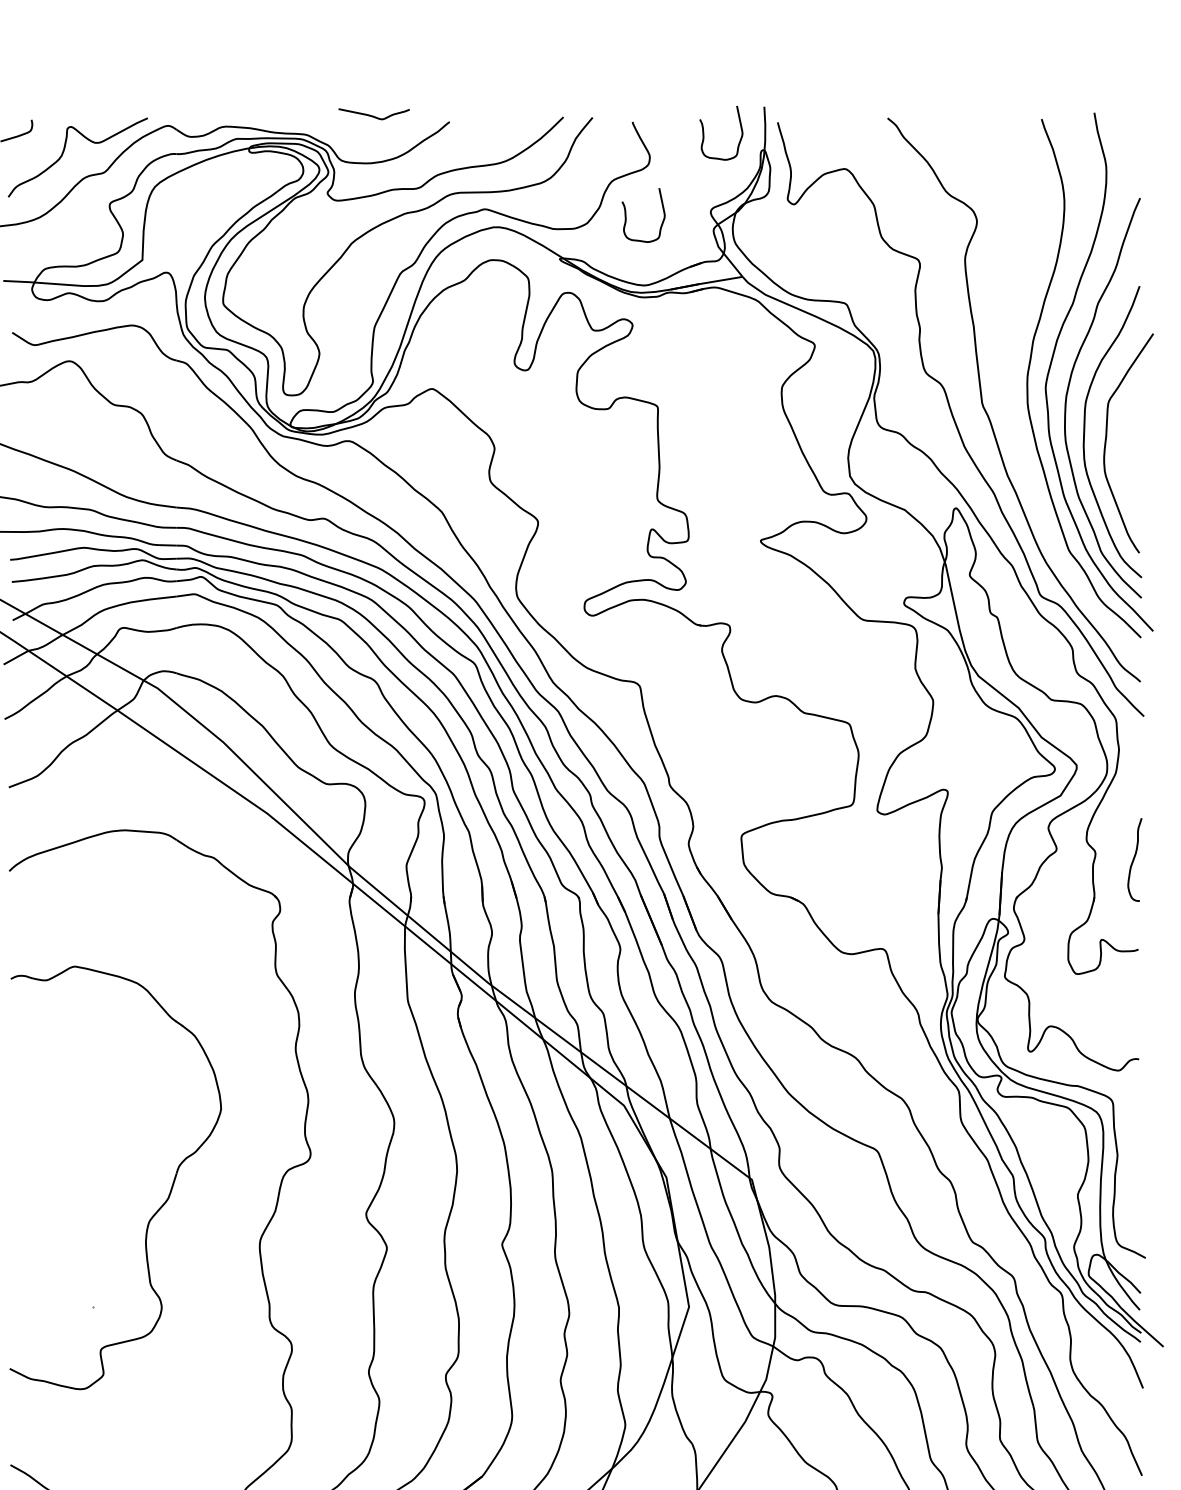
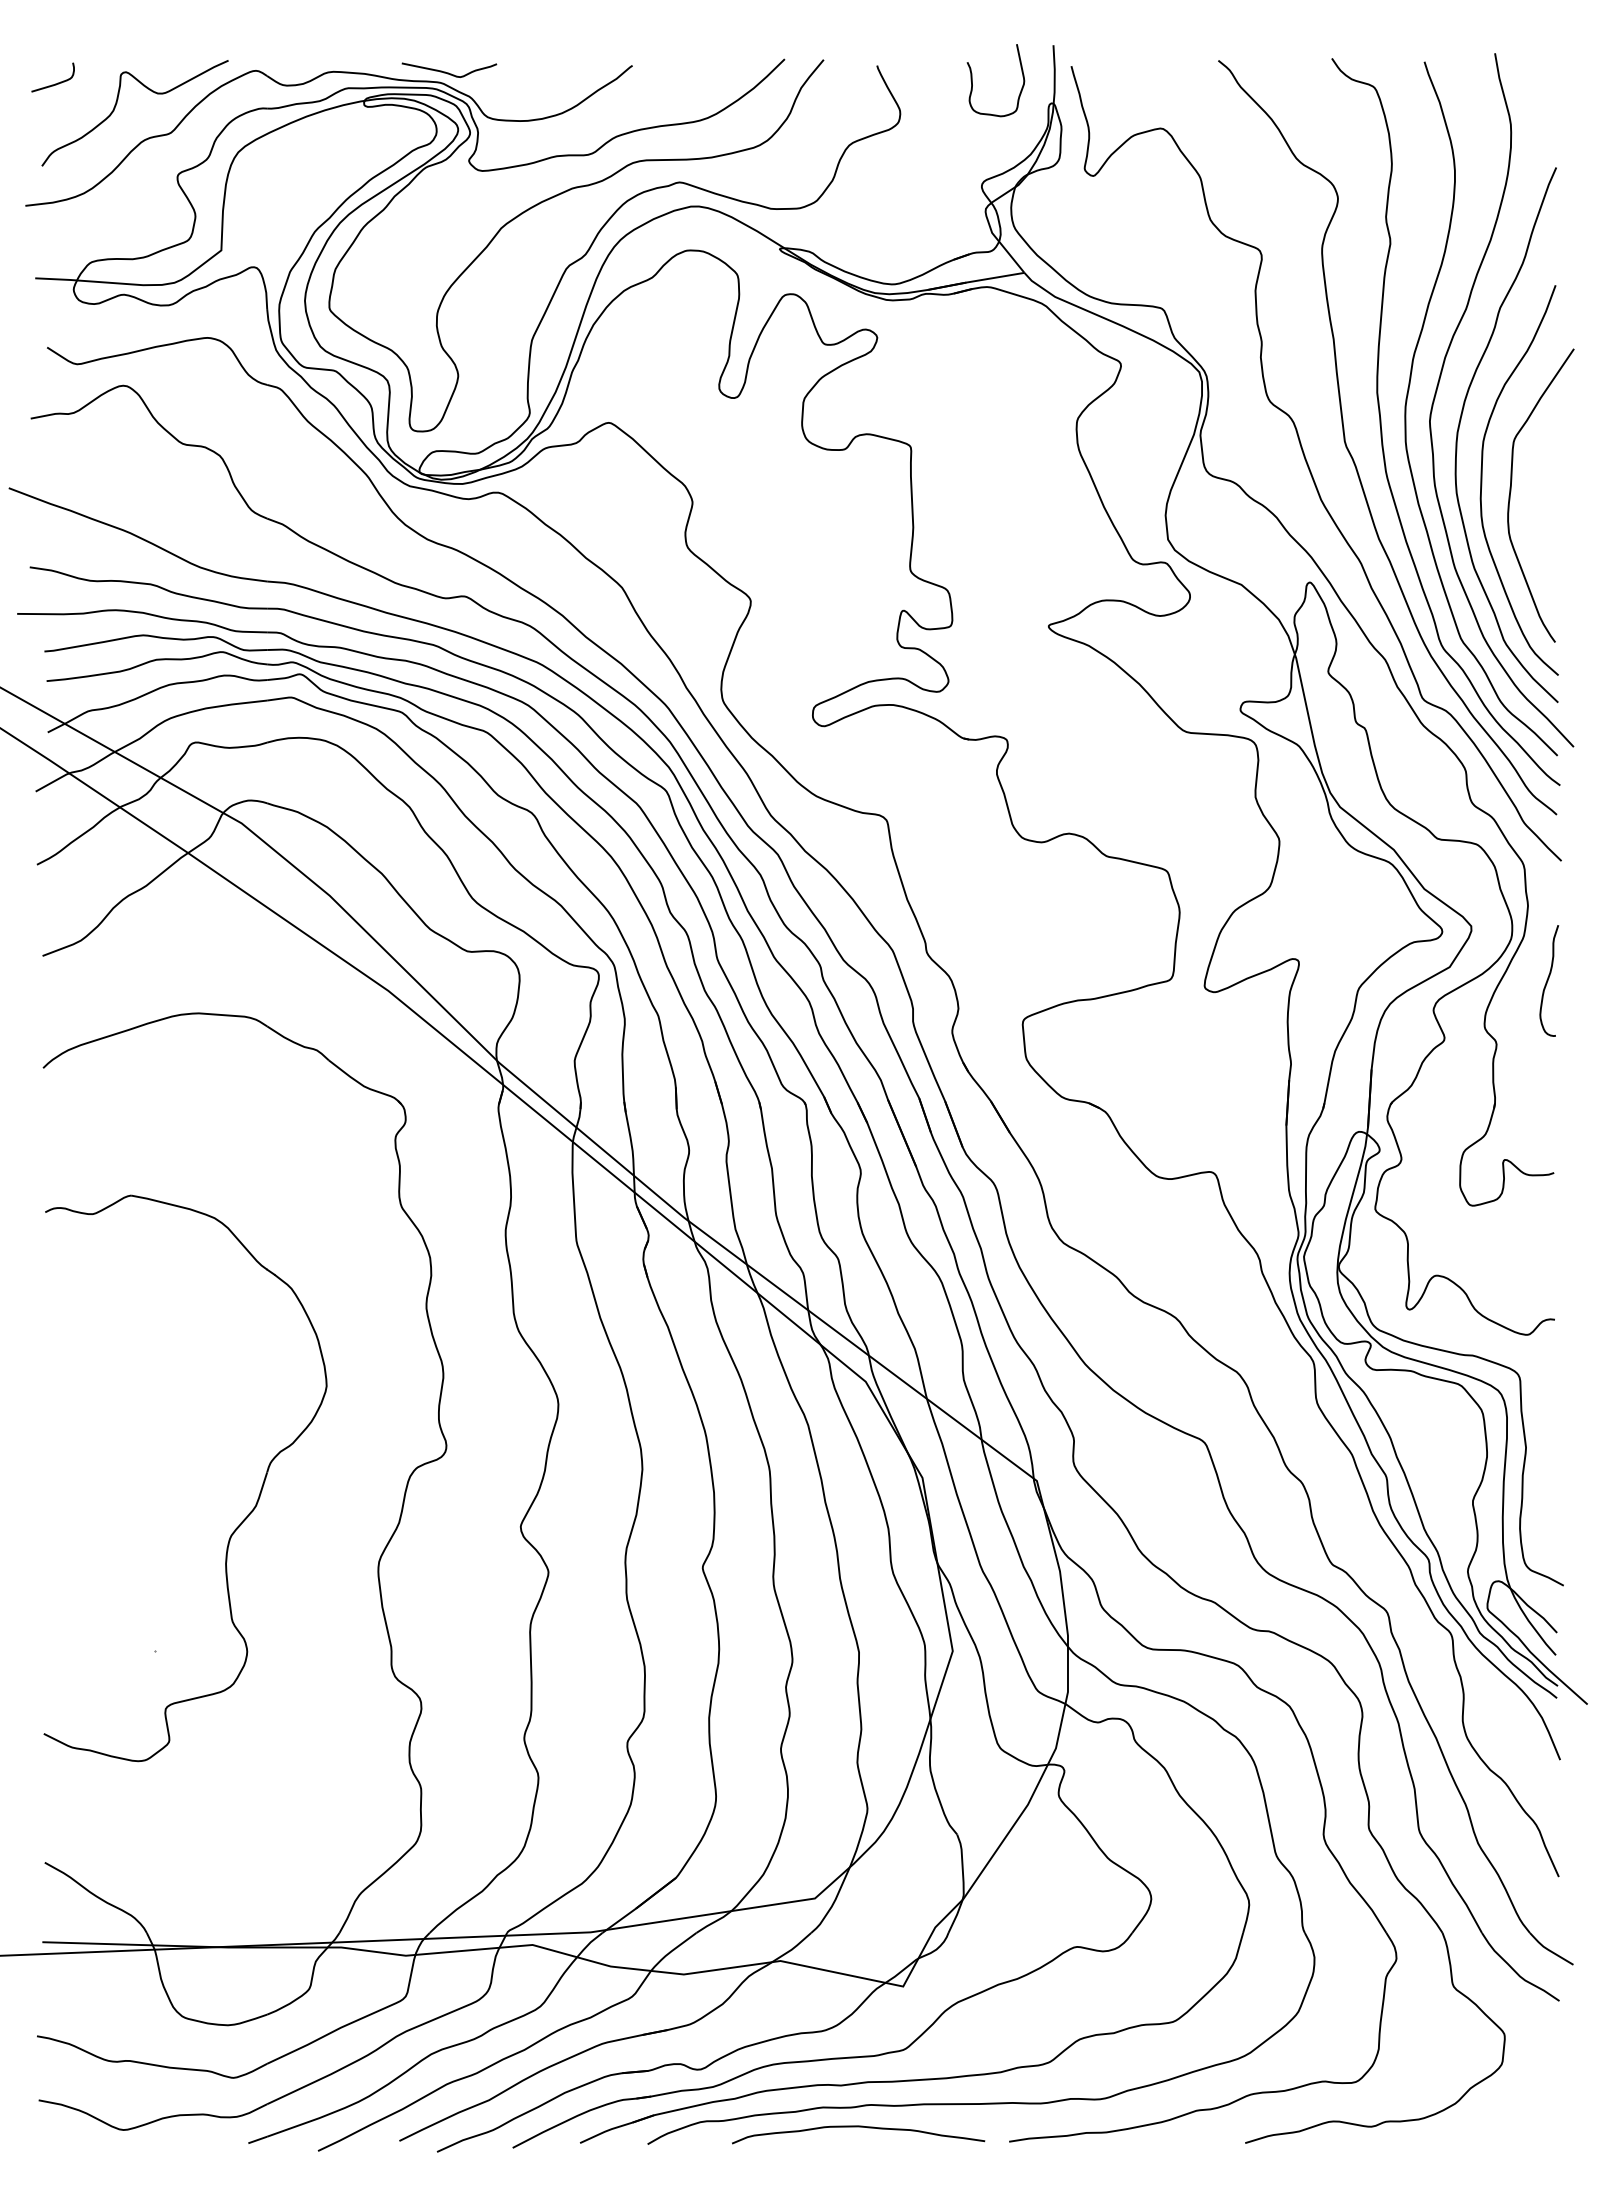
curve: (373, 115) -> (448, 72), moved
curve: (626, 215) -> (868, 190), removed
curve: (1010, 394) -> (1382, 430), added
curve: (1134, 859) -> (1548, 980), moved

